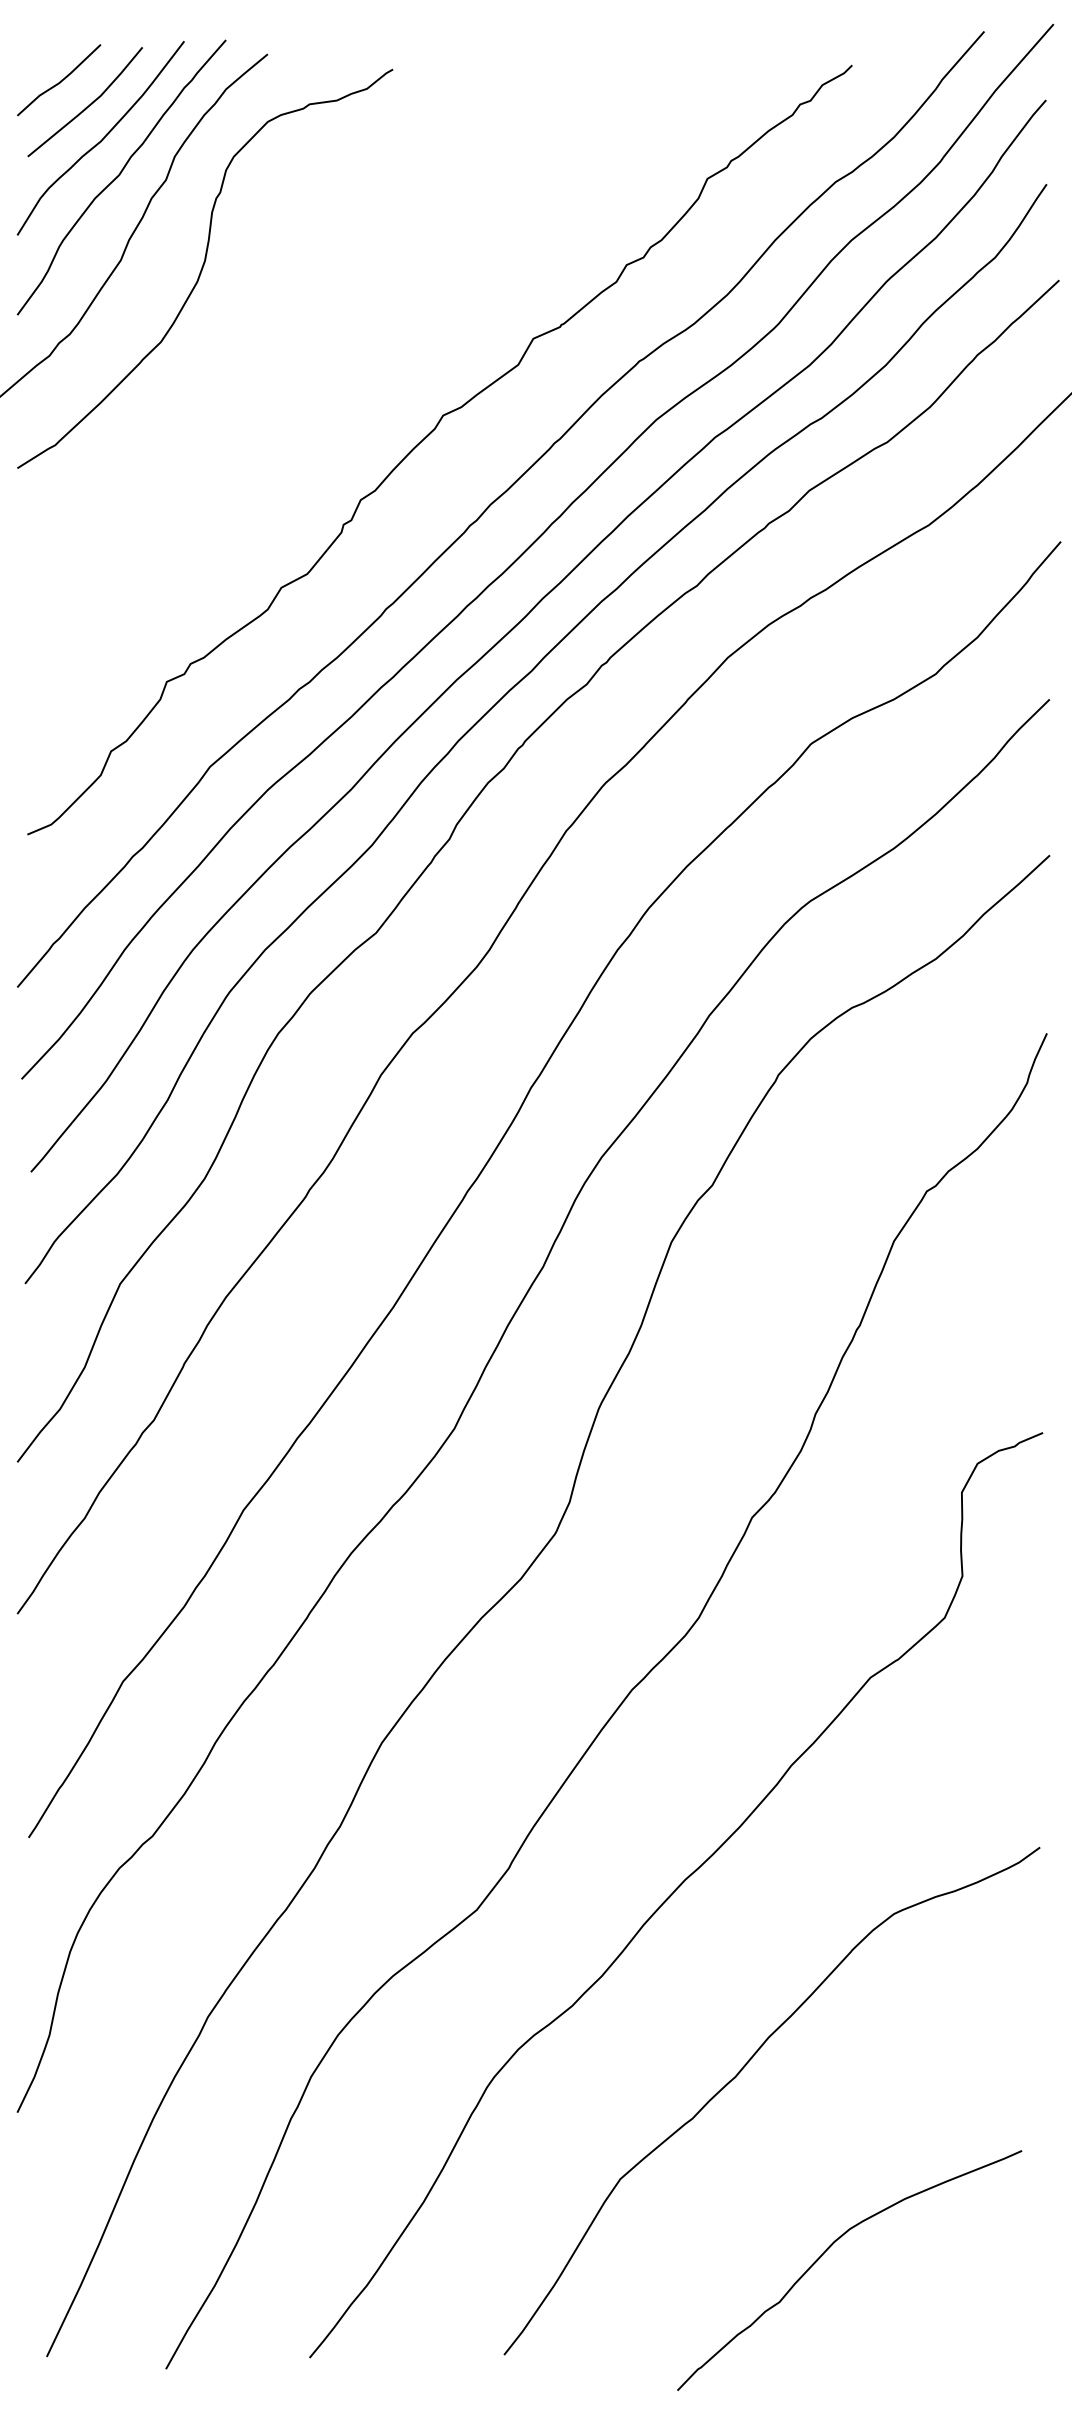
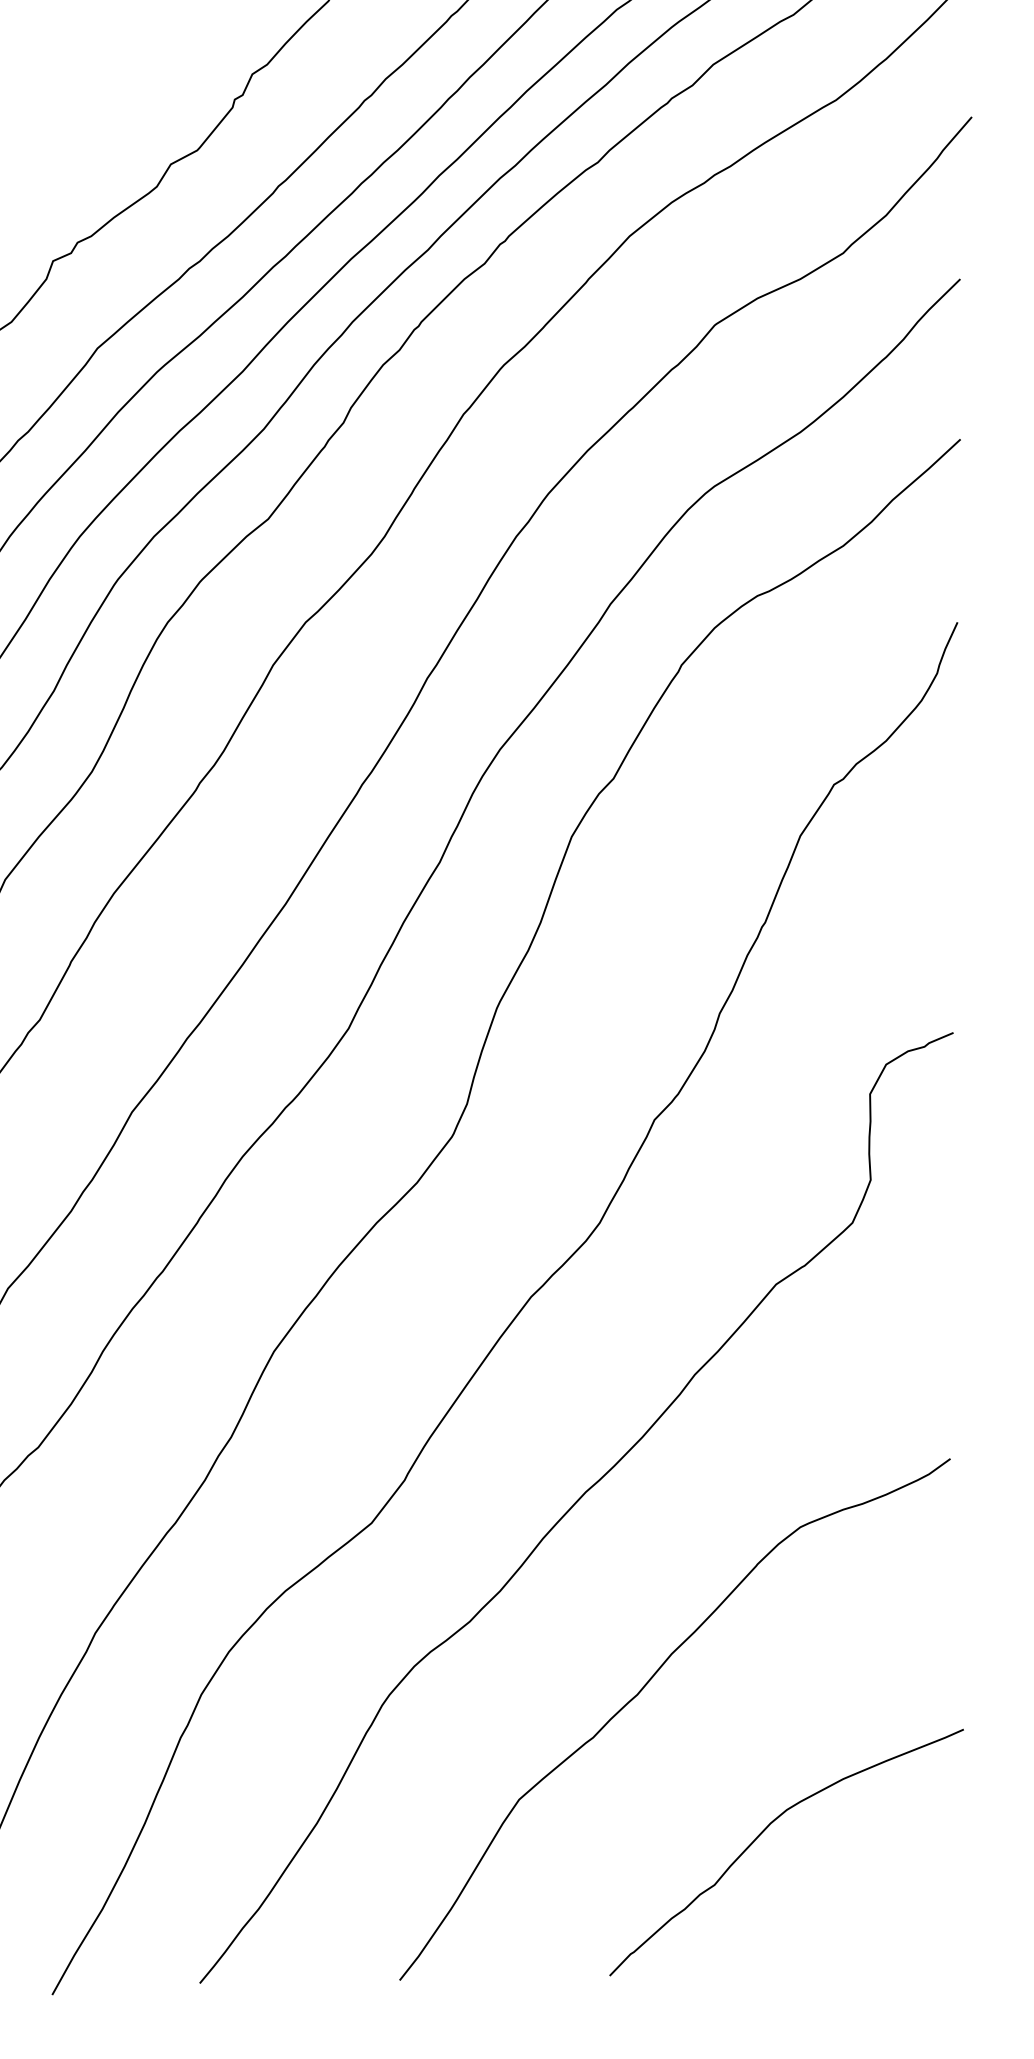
curve: (828, 2249) -> (764, 1830), moved

